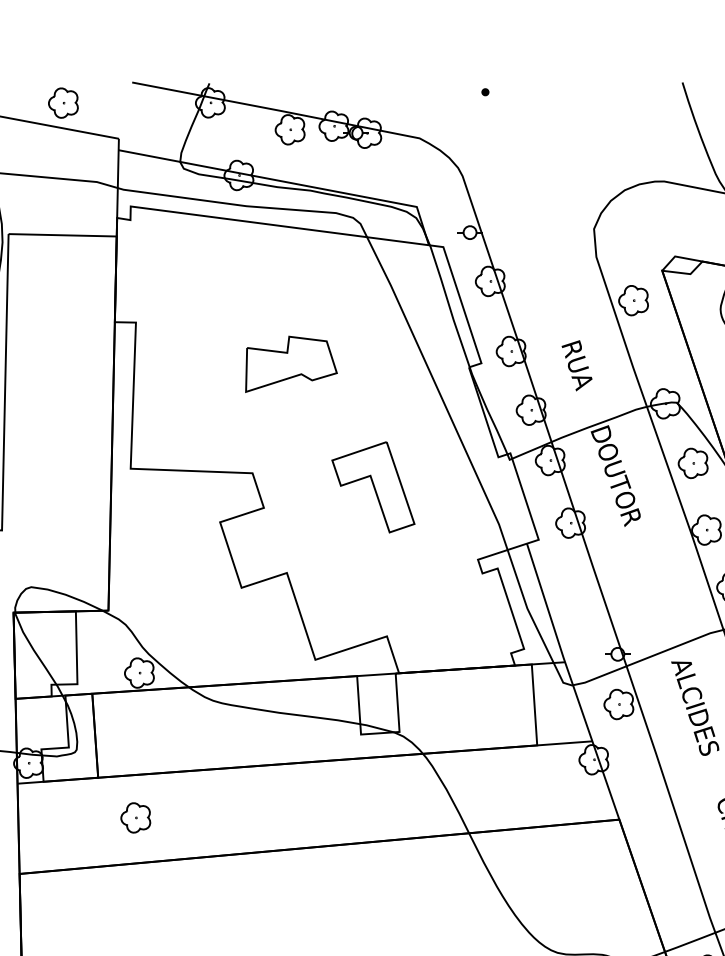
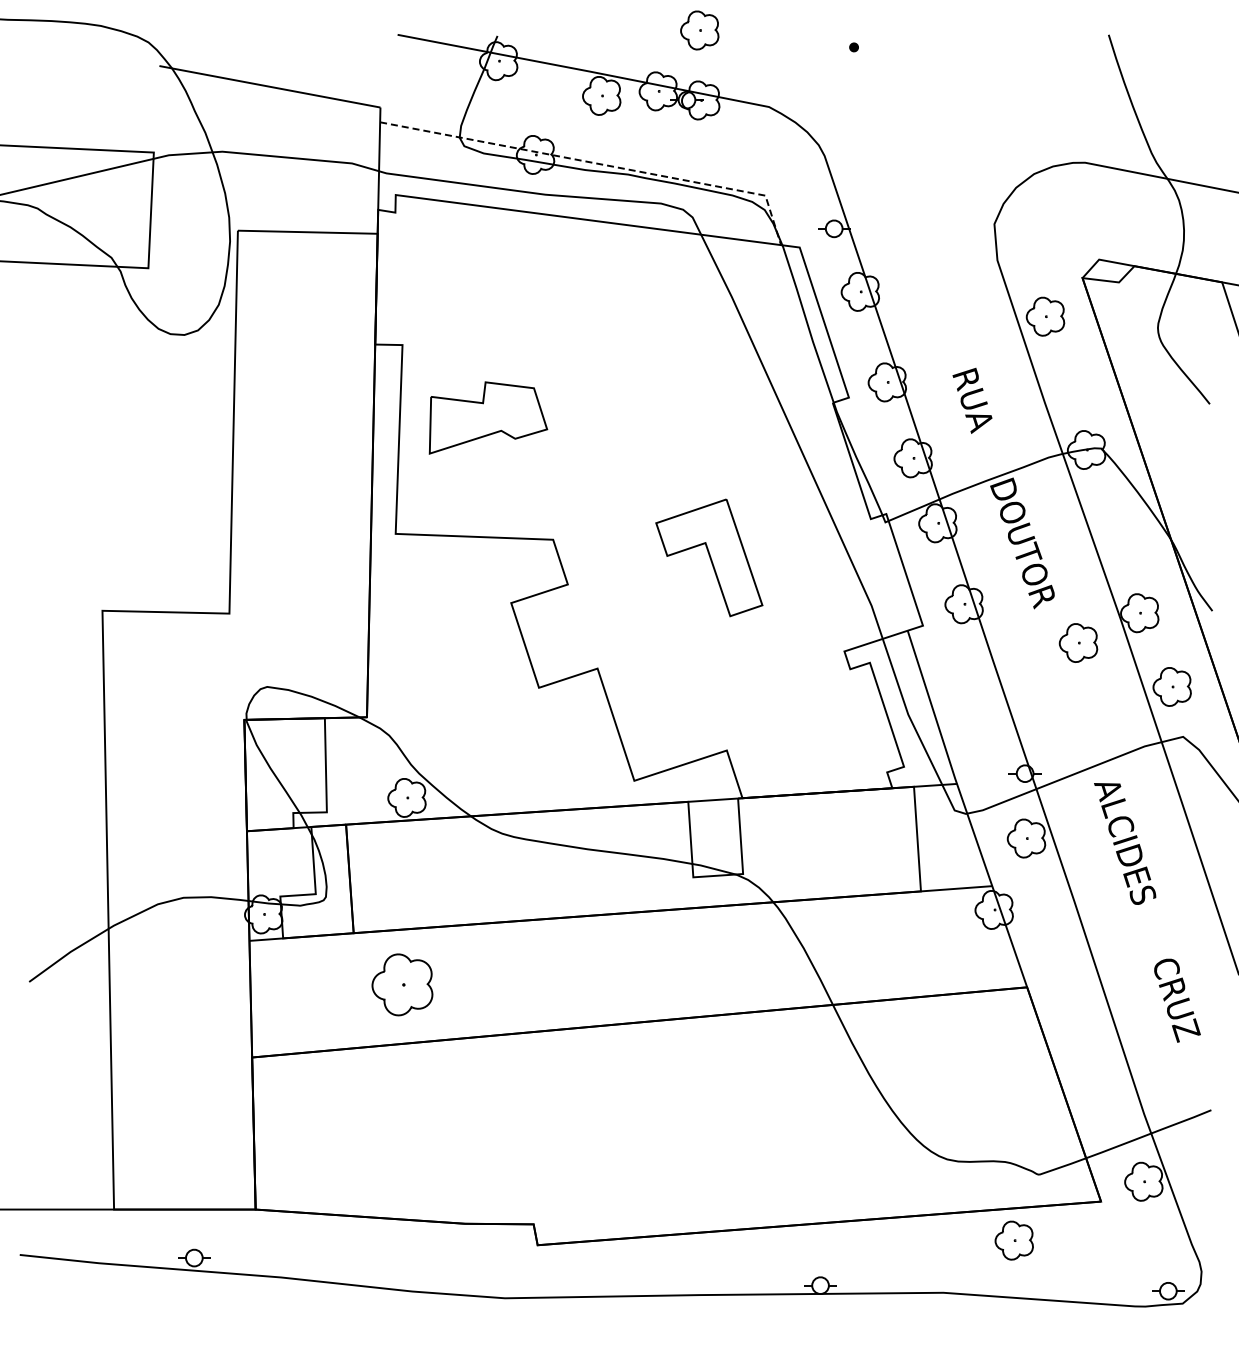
part: (63, 103) -> (699, 30), moved
line: (287, 182) -> (598, 163), solid -> dashed
part: (291, 363) -> (488, 417), moved
part: (693, 463) -> (1078, 642), moved
part: (135, 818) -> (401, 985), size x1.6

